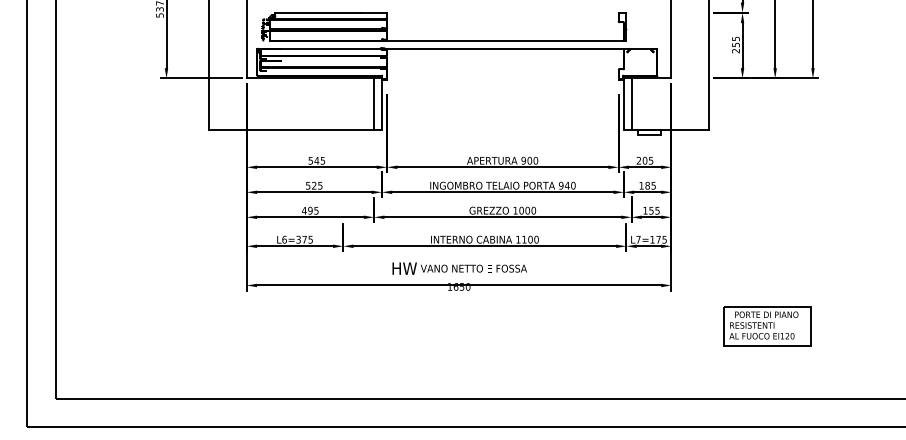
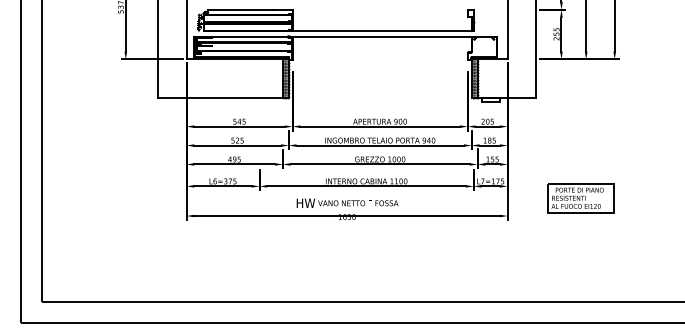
hatch: (377, 103) -> (285, 78), added
hatch: (627, 103) -> (474, 78), added
part: (767, 325) -> (580, 198), moved

